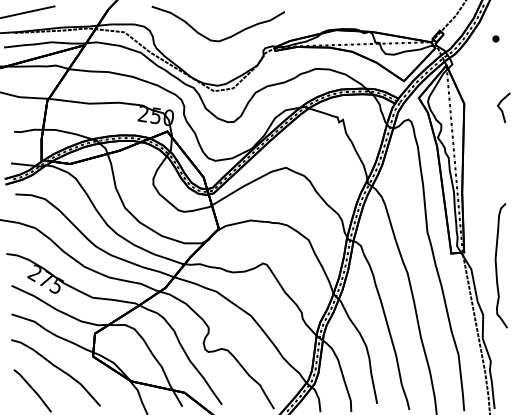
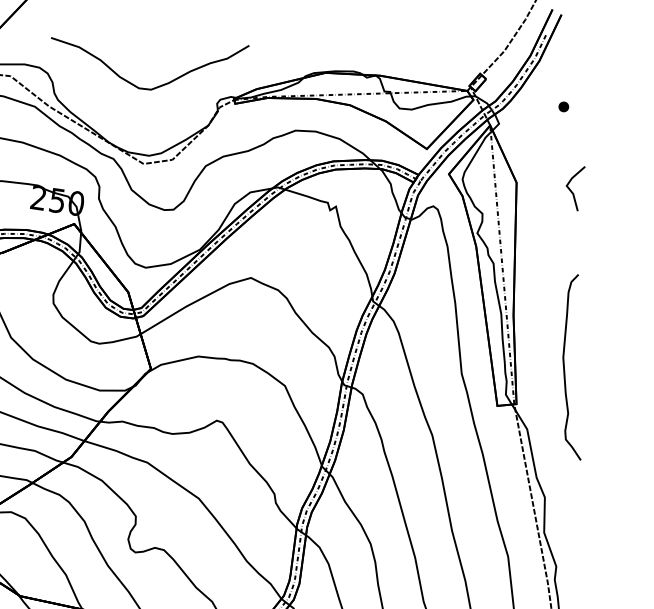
part: (495, 38) -> (563, 106), moved
curve: (496, 265) -> (564, 366), moved

